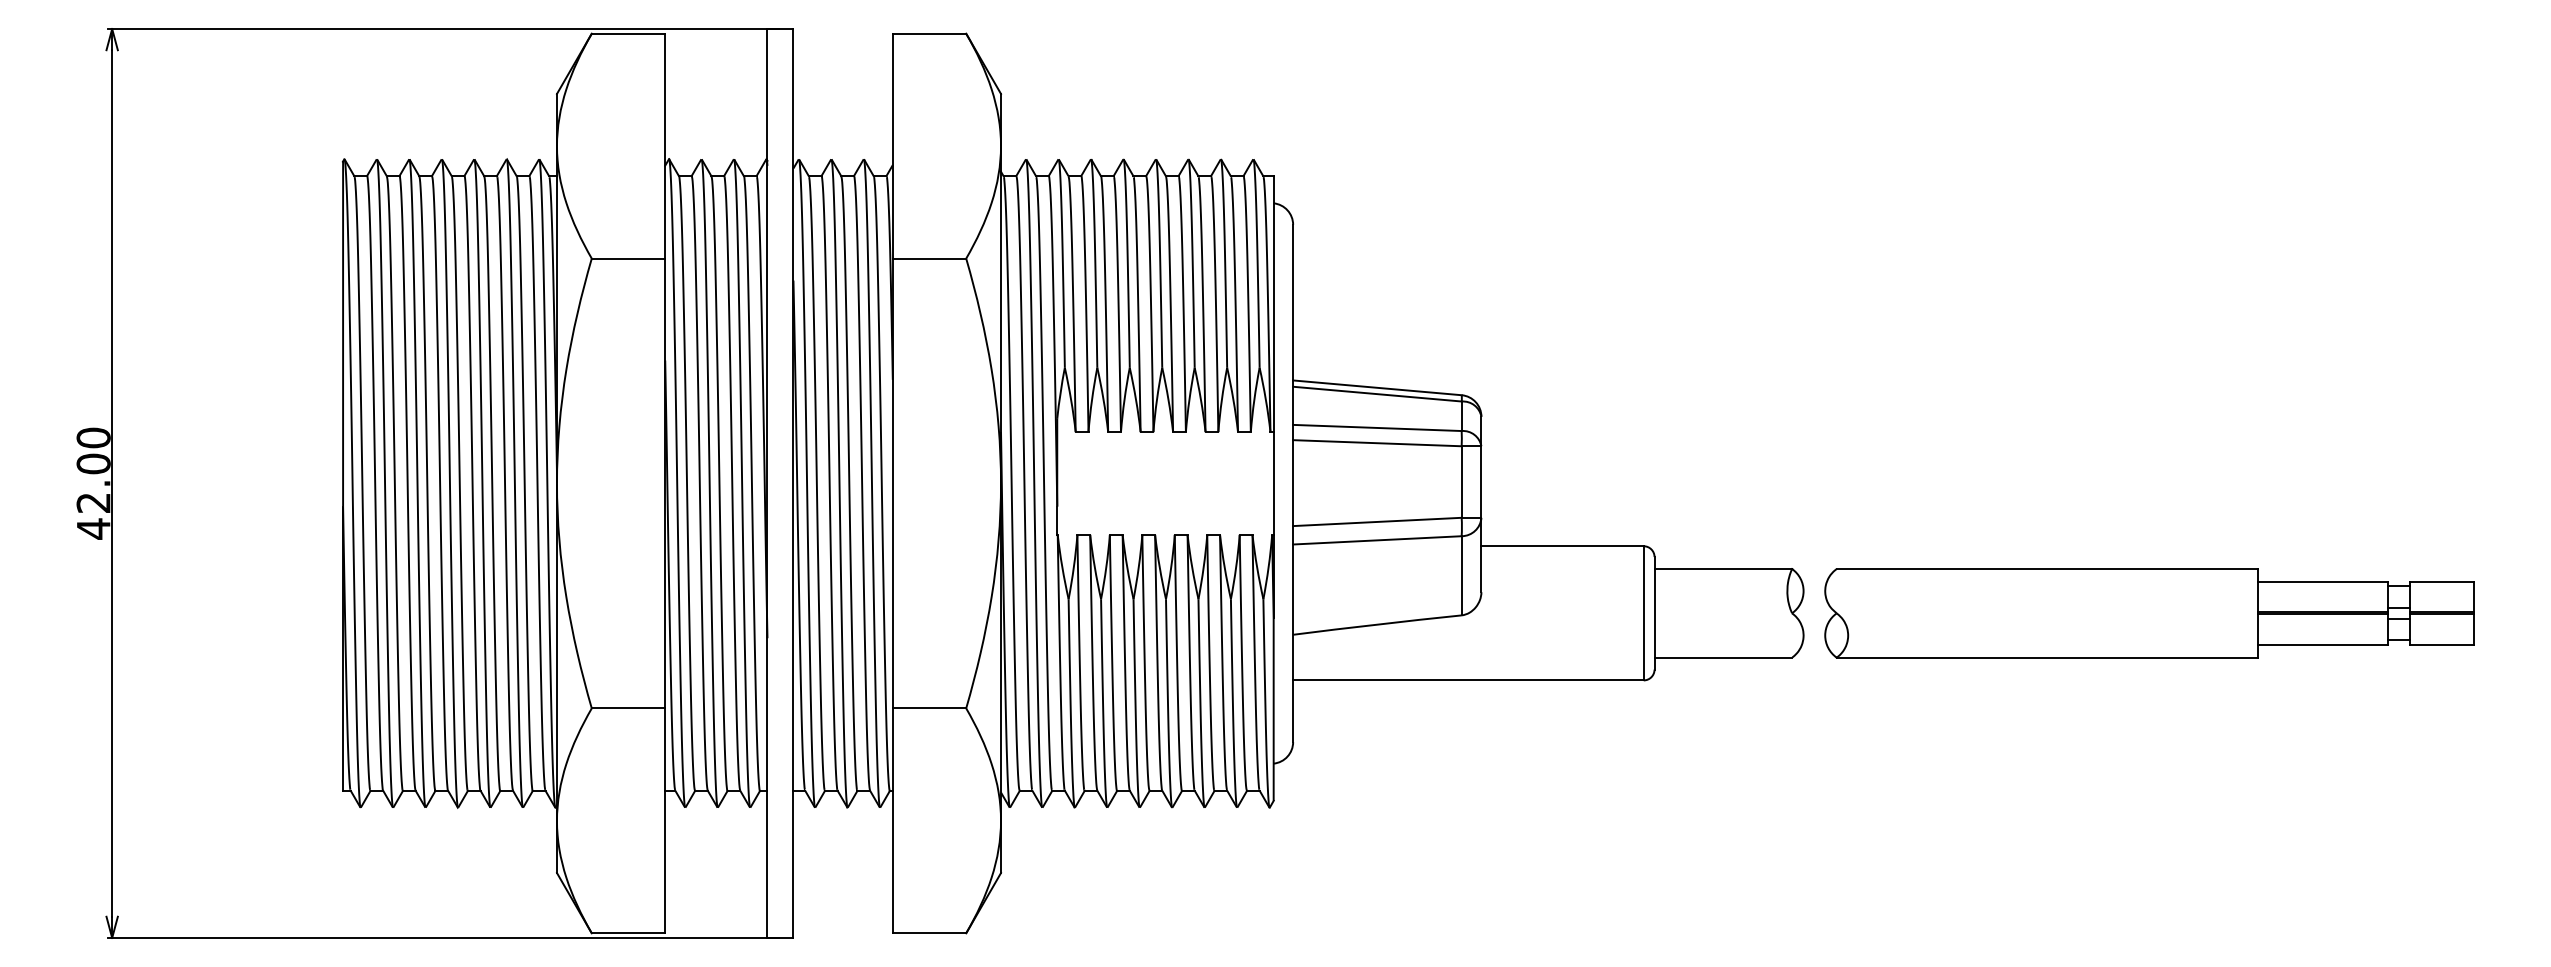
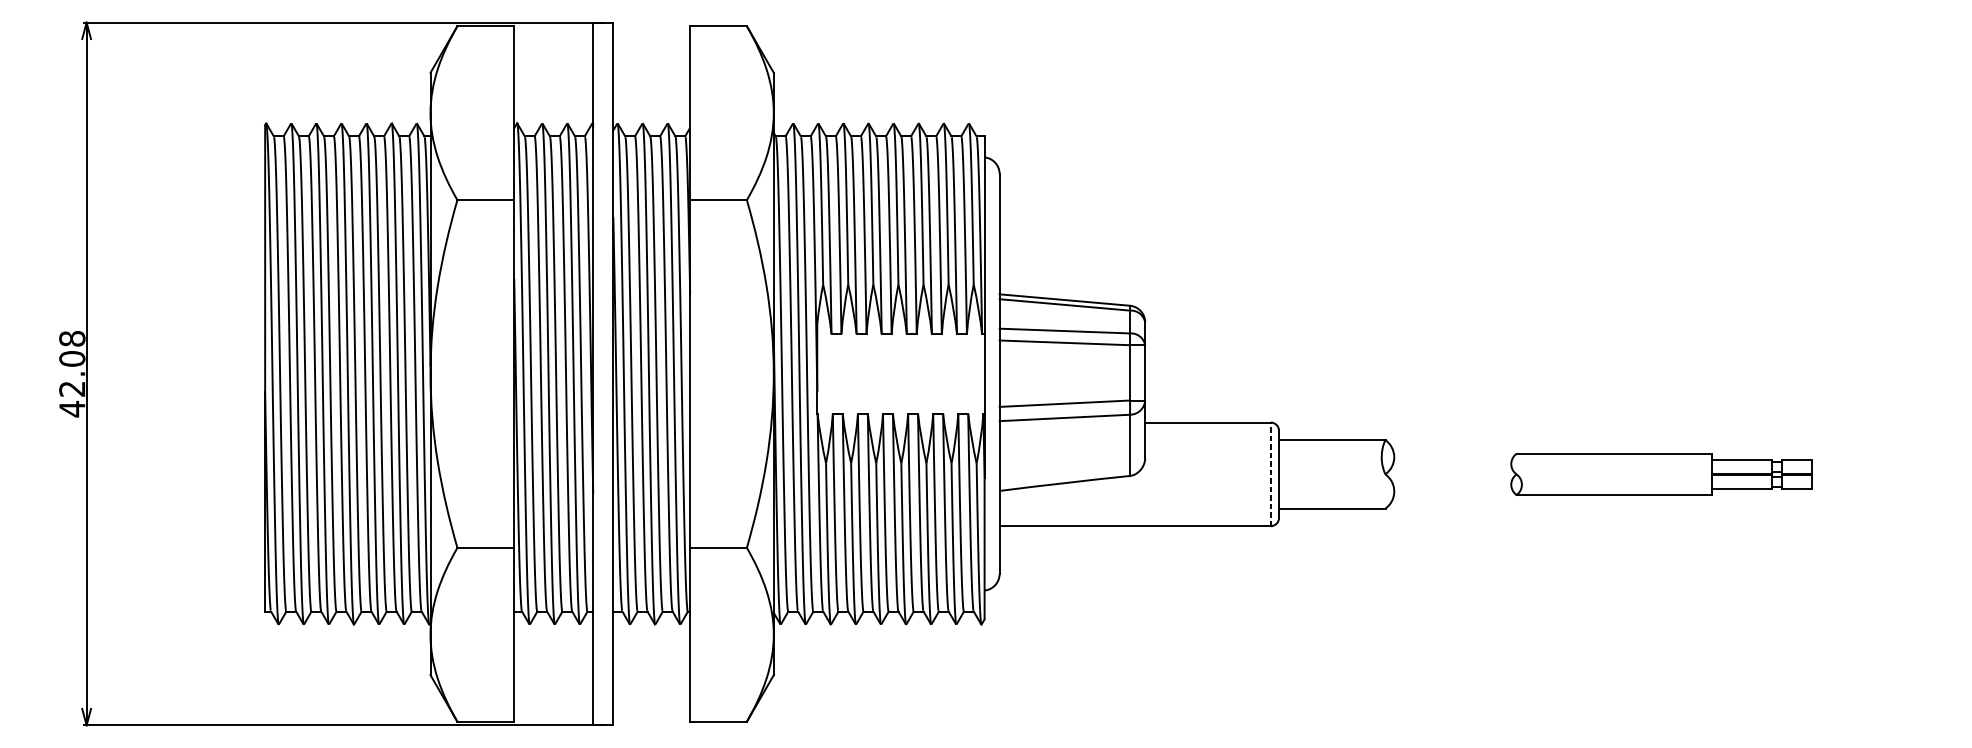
text: (93, 437) -> (72, 338), 42.00 -> 42.08
line: (1643, 612) -> (1270, 473), solid -> dashed
part: (2149, 613) -> (1661, 474), size x0.6

